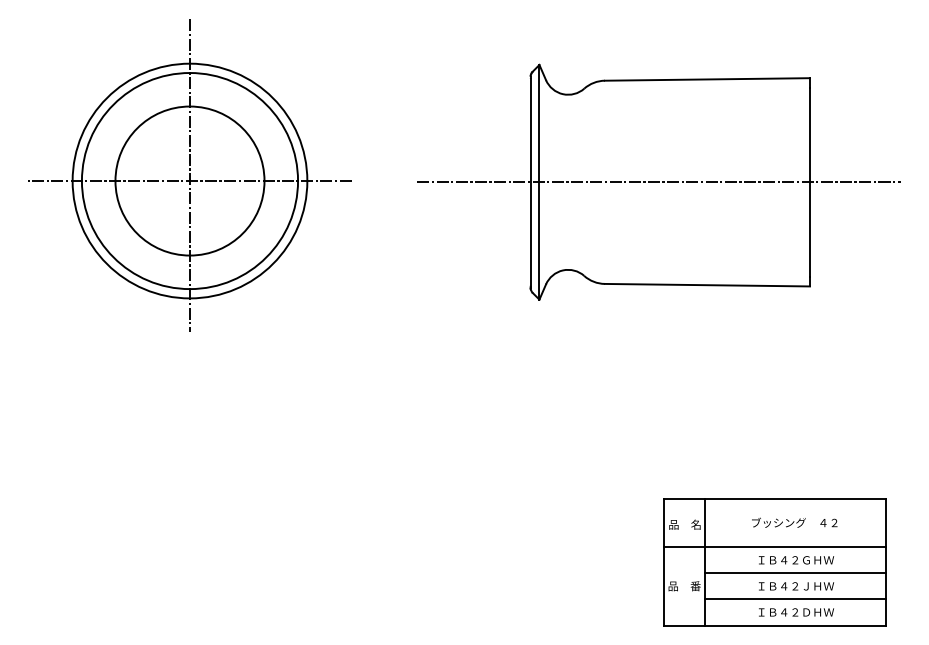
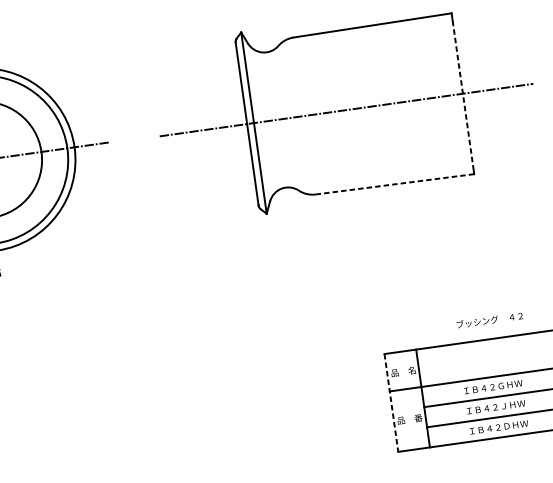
line: (810, 182) -> (463, 93), solid -> dashed
line: (707, 285) -> (394, 184), solid -> dashed
text: (794, 522) -> (489, 320), moved
line: (663, 562) -> (391, 403), solid -> dashed

